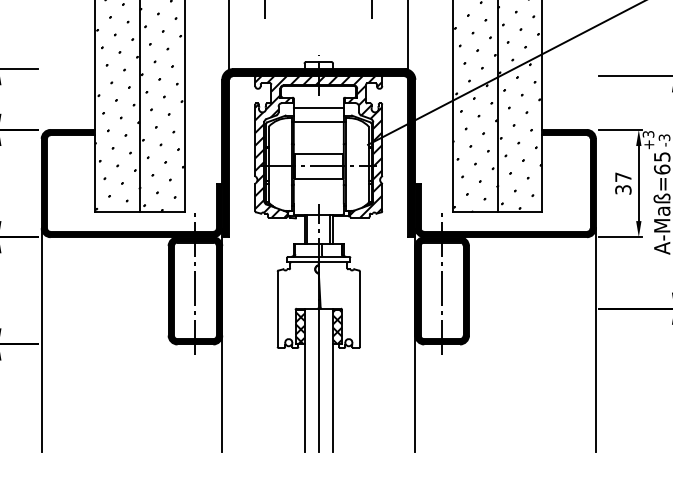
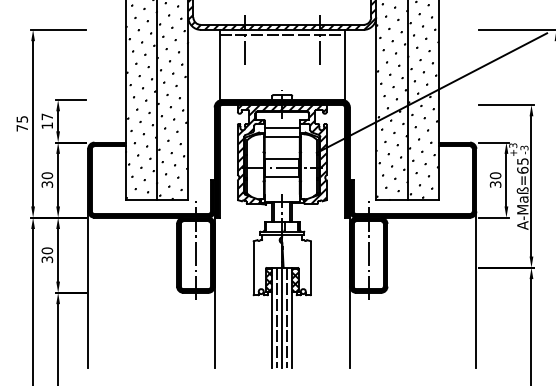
text: (623, 176) -> (495, 175), 37 -> 30
line: (311, 379) -> (277, 317), added
line: (326, 379) -> (287, 317), added

